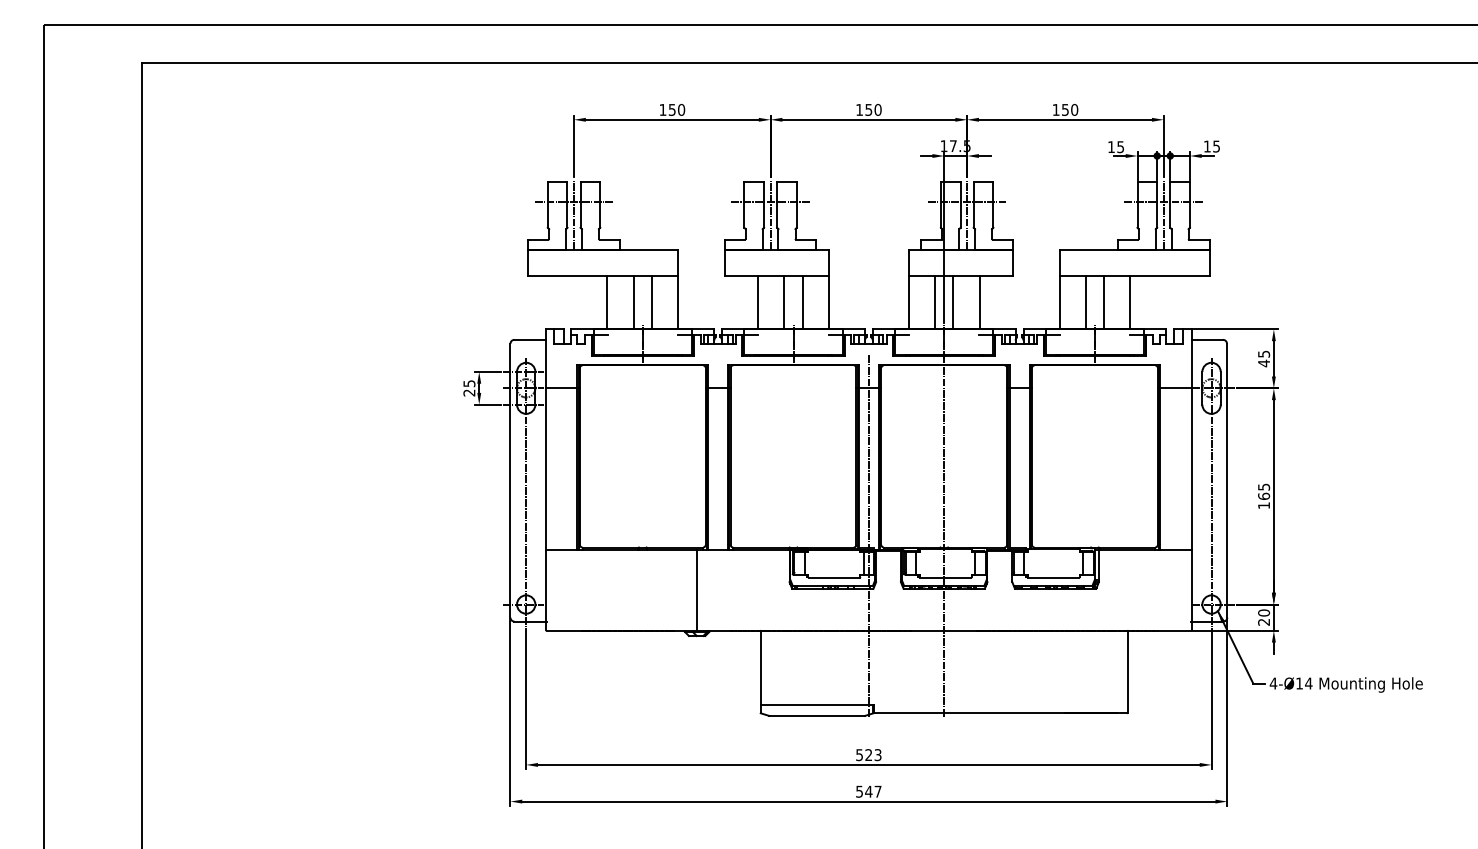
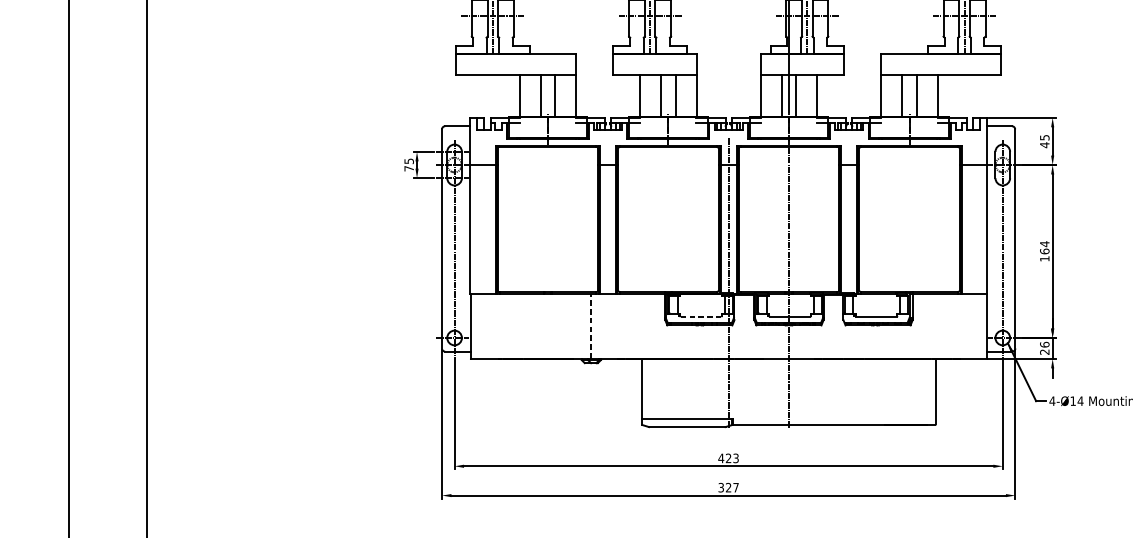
text: (469, 392) -> (409, 168), 25 -> 75
text: (1264, 487) -> (1045, 244), 165 -> 164
line: (834, 577) -> (701, 316), solid -> dashed
line: (696, 589) -> (590, 325), solid -> dashed
text: (1263, 612) -> (1044, 344), 20 -> 26
text: (859, 755) -> (721, 458), 523 -> 423
text: (864, 791) -> (725, 487), 547 -> 327

